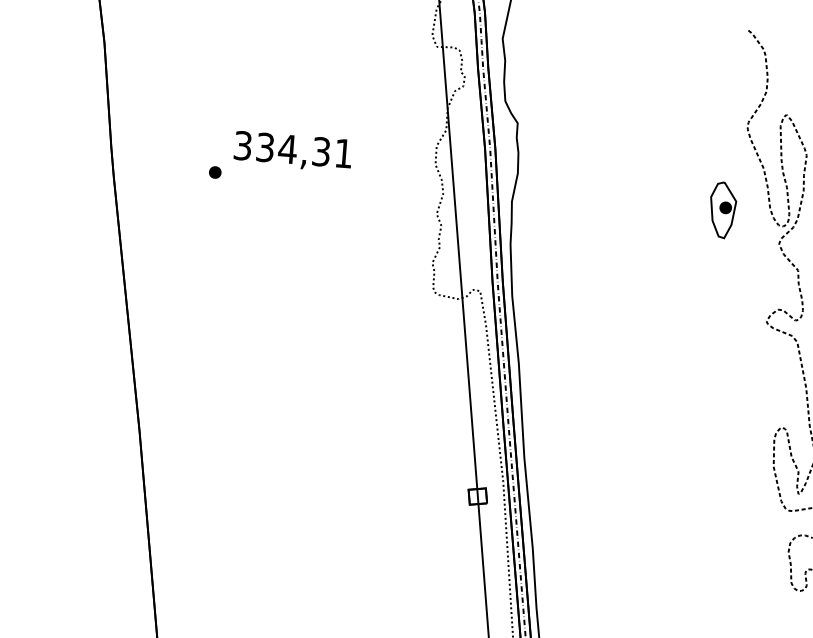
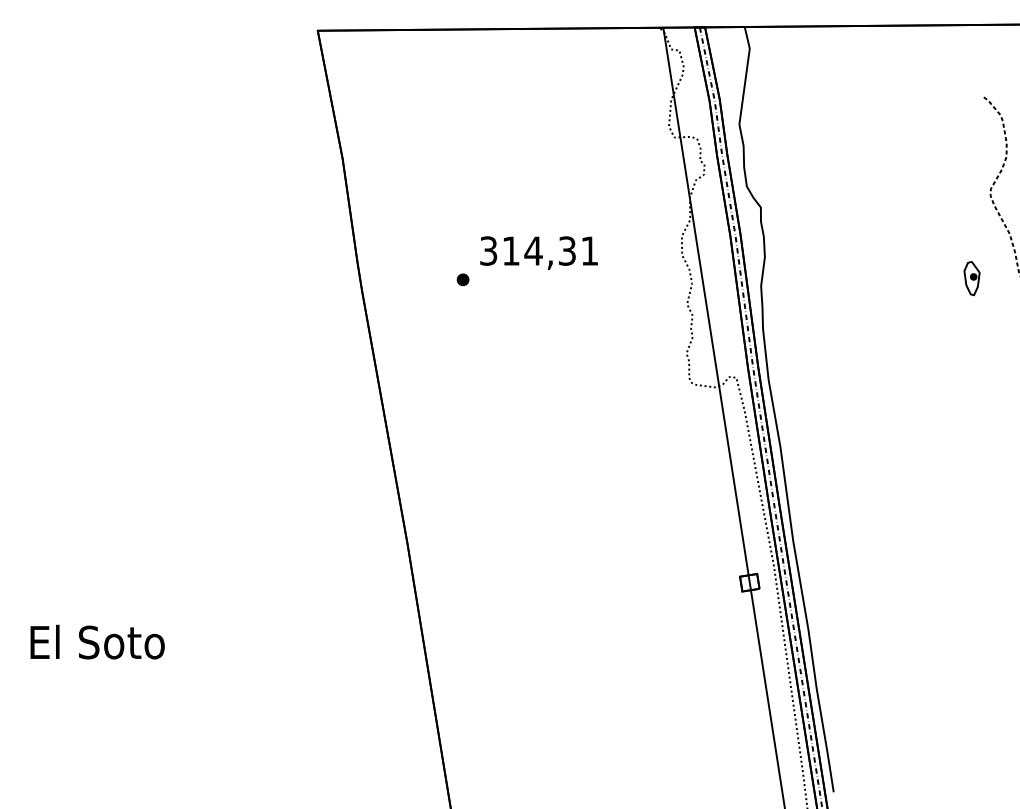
text: (264, 146) -> (510, 250), 334,31 -> 314,31
part: (722, 210) -> (971, 278), size x0.6

